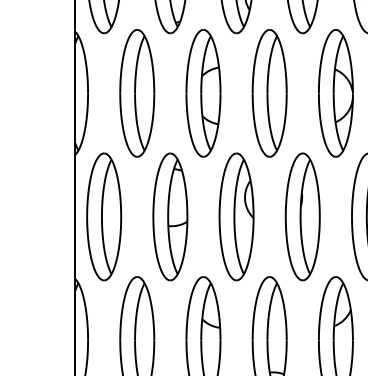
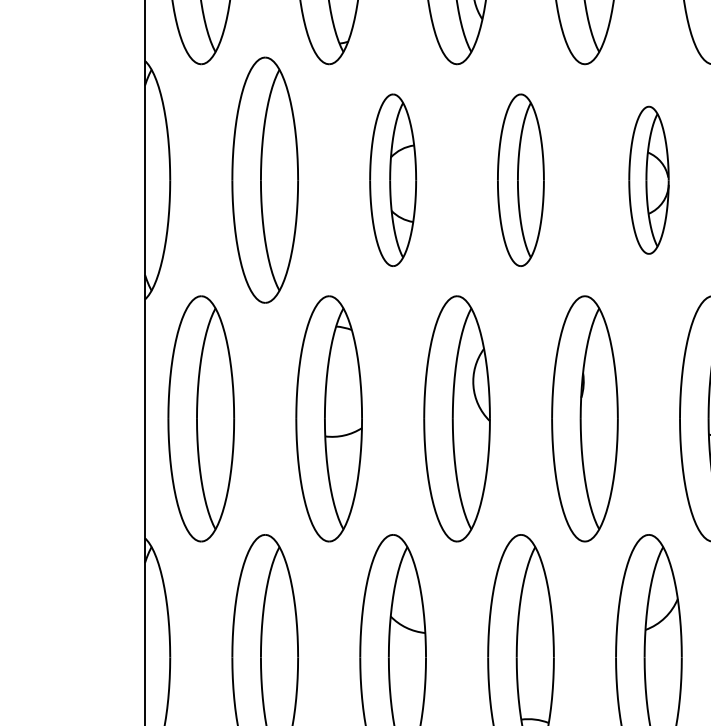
part: (203, 93) -> (393, 180), size x0.7
part: (269, 93) -> (520, 180), size x0.7
part: (335, 93) -> (648, 180), size x0.6

